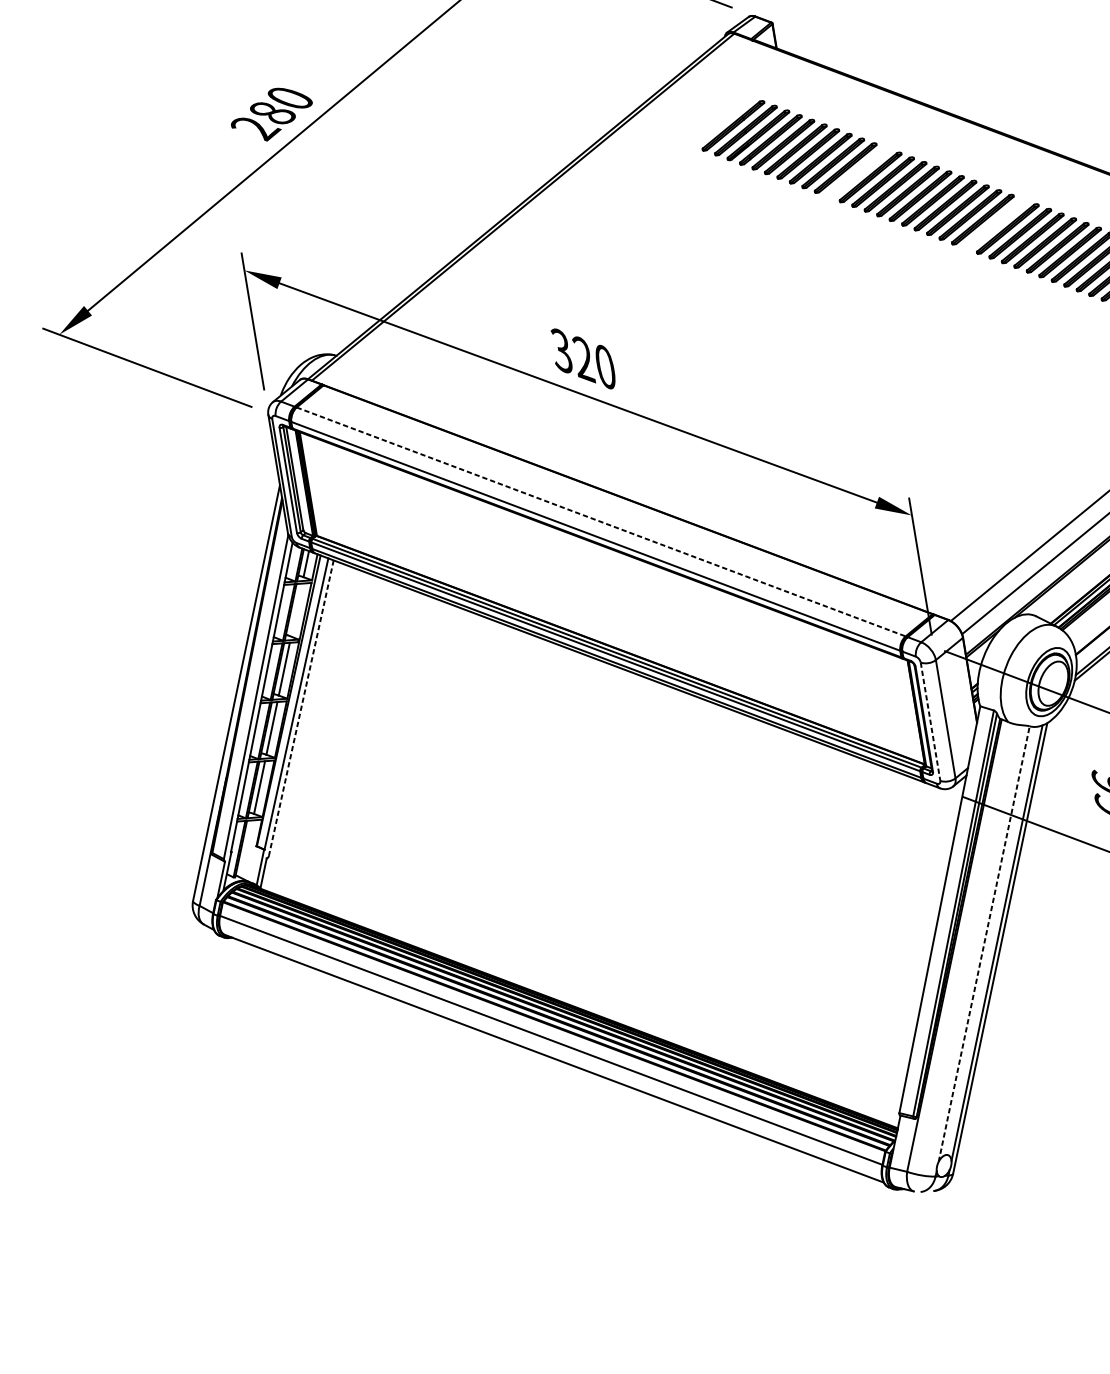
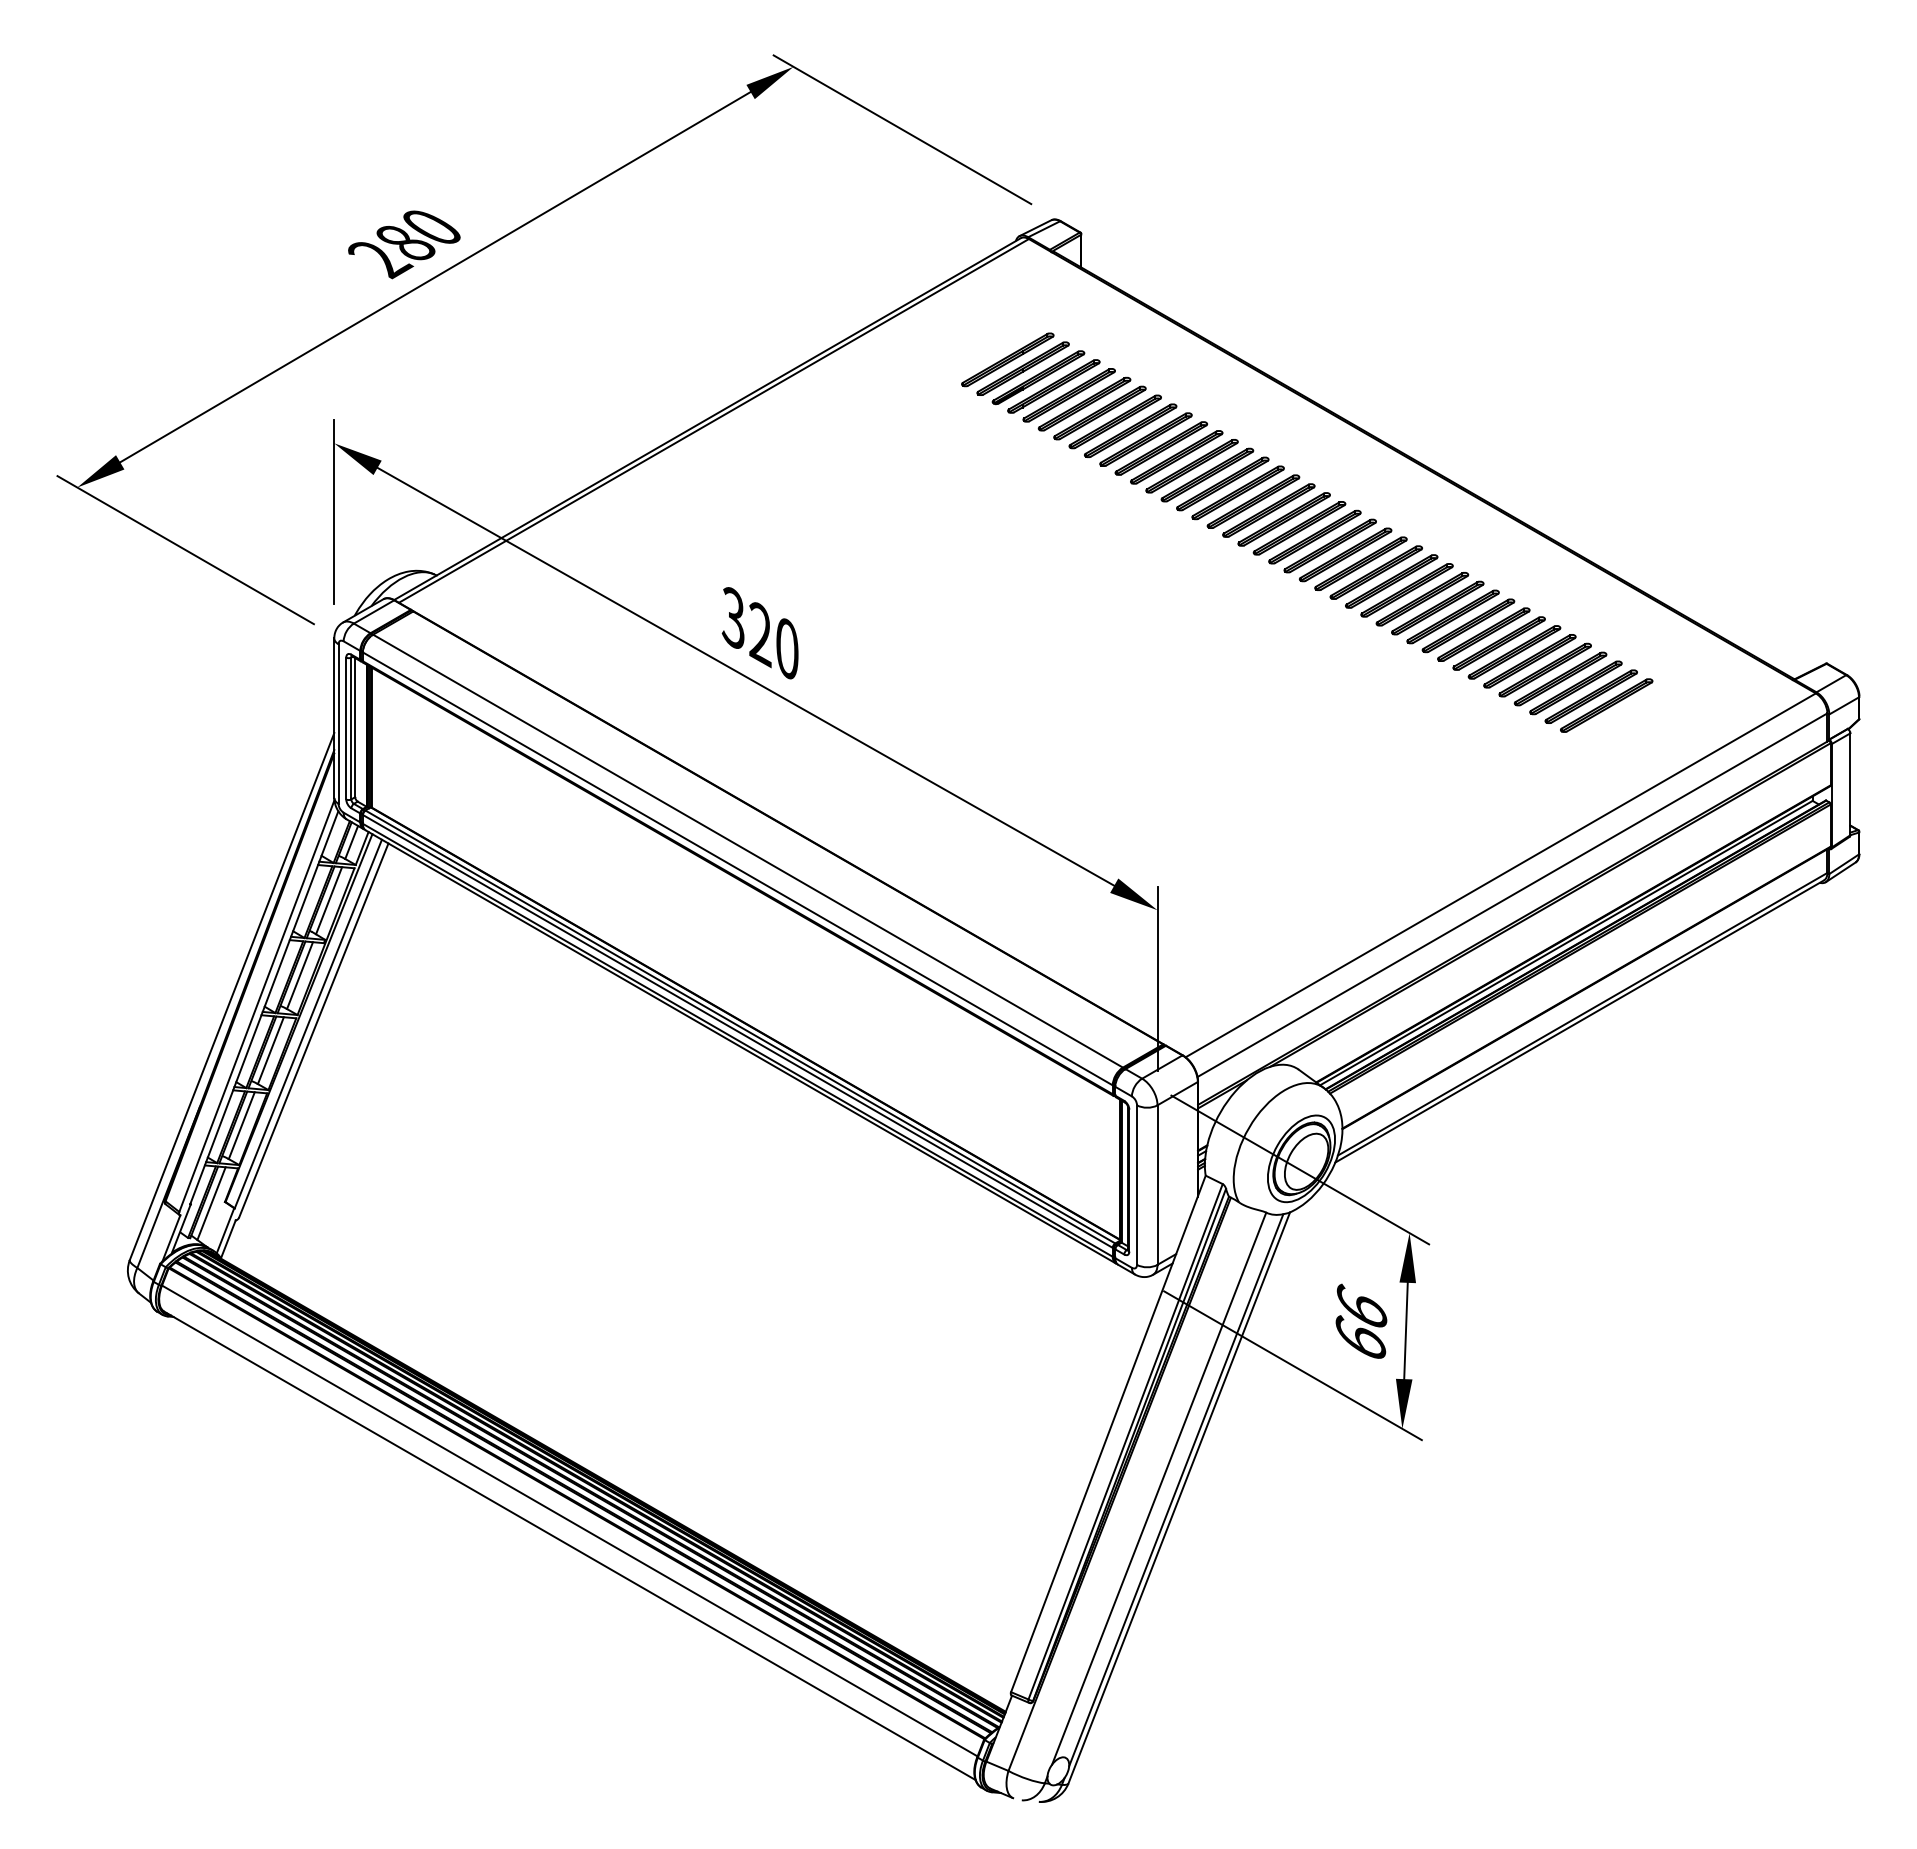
part: (858, 172) -> (1161, 448), added
part: (994, 224) -> (1329, 545), added
line: (601, 522) -> (748, 851), dashed -> solid
line: (296, 609) -> (329, 900), added
line: (301, 708) -> (313, 1030), dashed -> solid
line: (930, 722) -> (1137, 1185), dashed -> solid
line: (246, 848) -> (211, 1203), added
line: (984, 943) -> (1159, 1488), dashed -> solid

